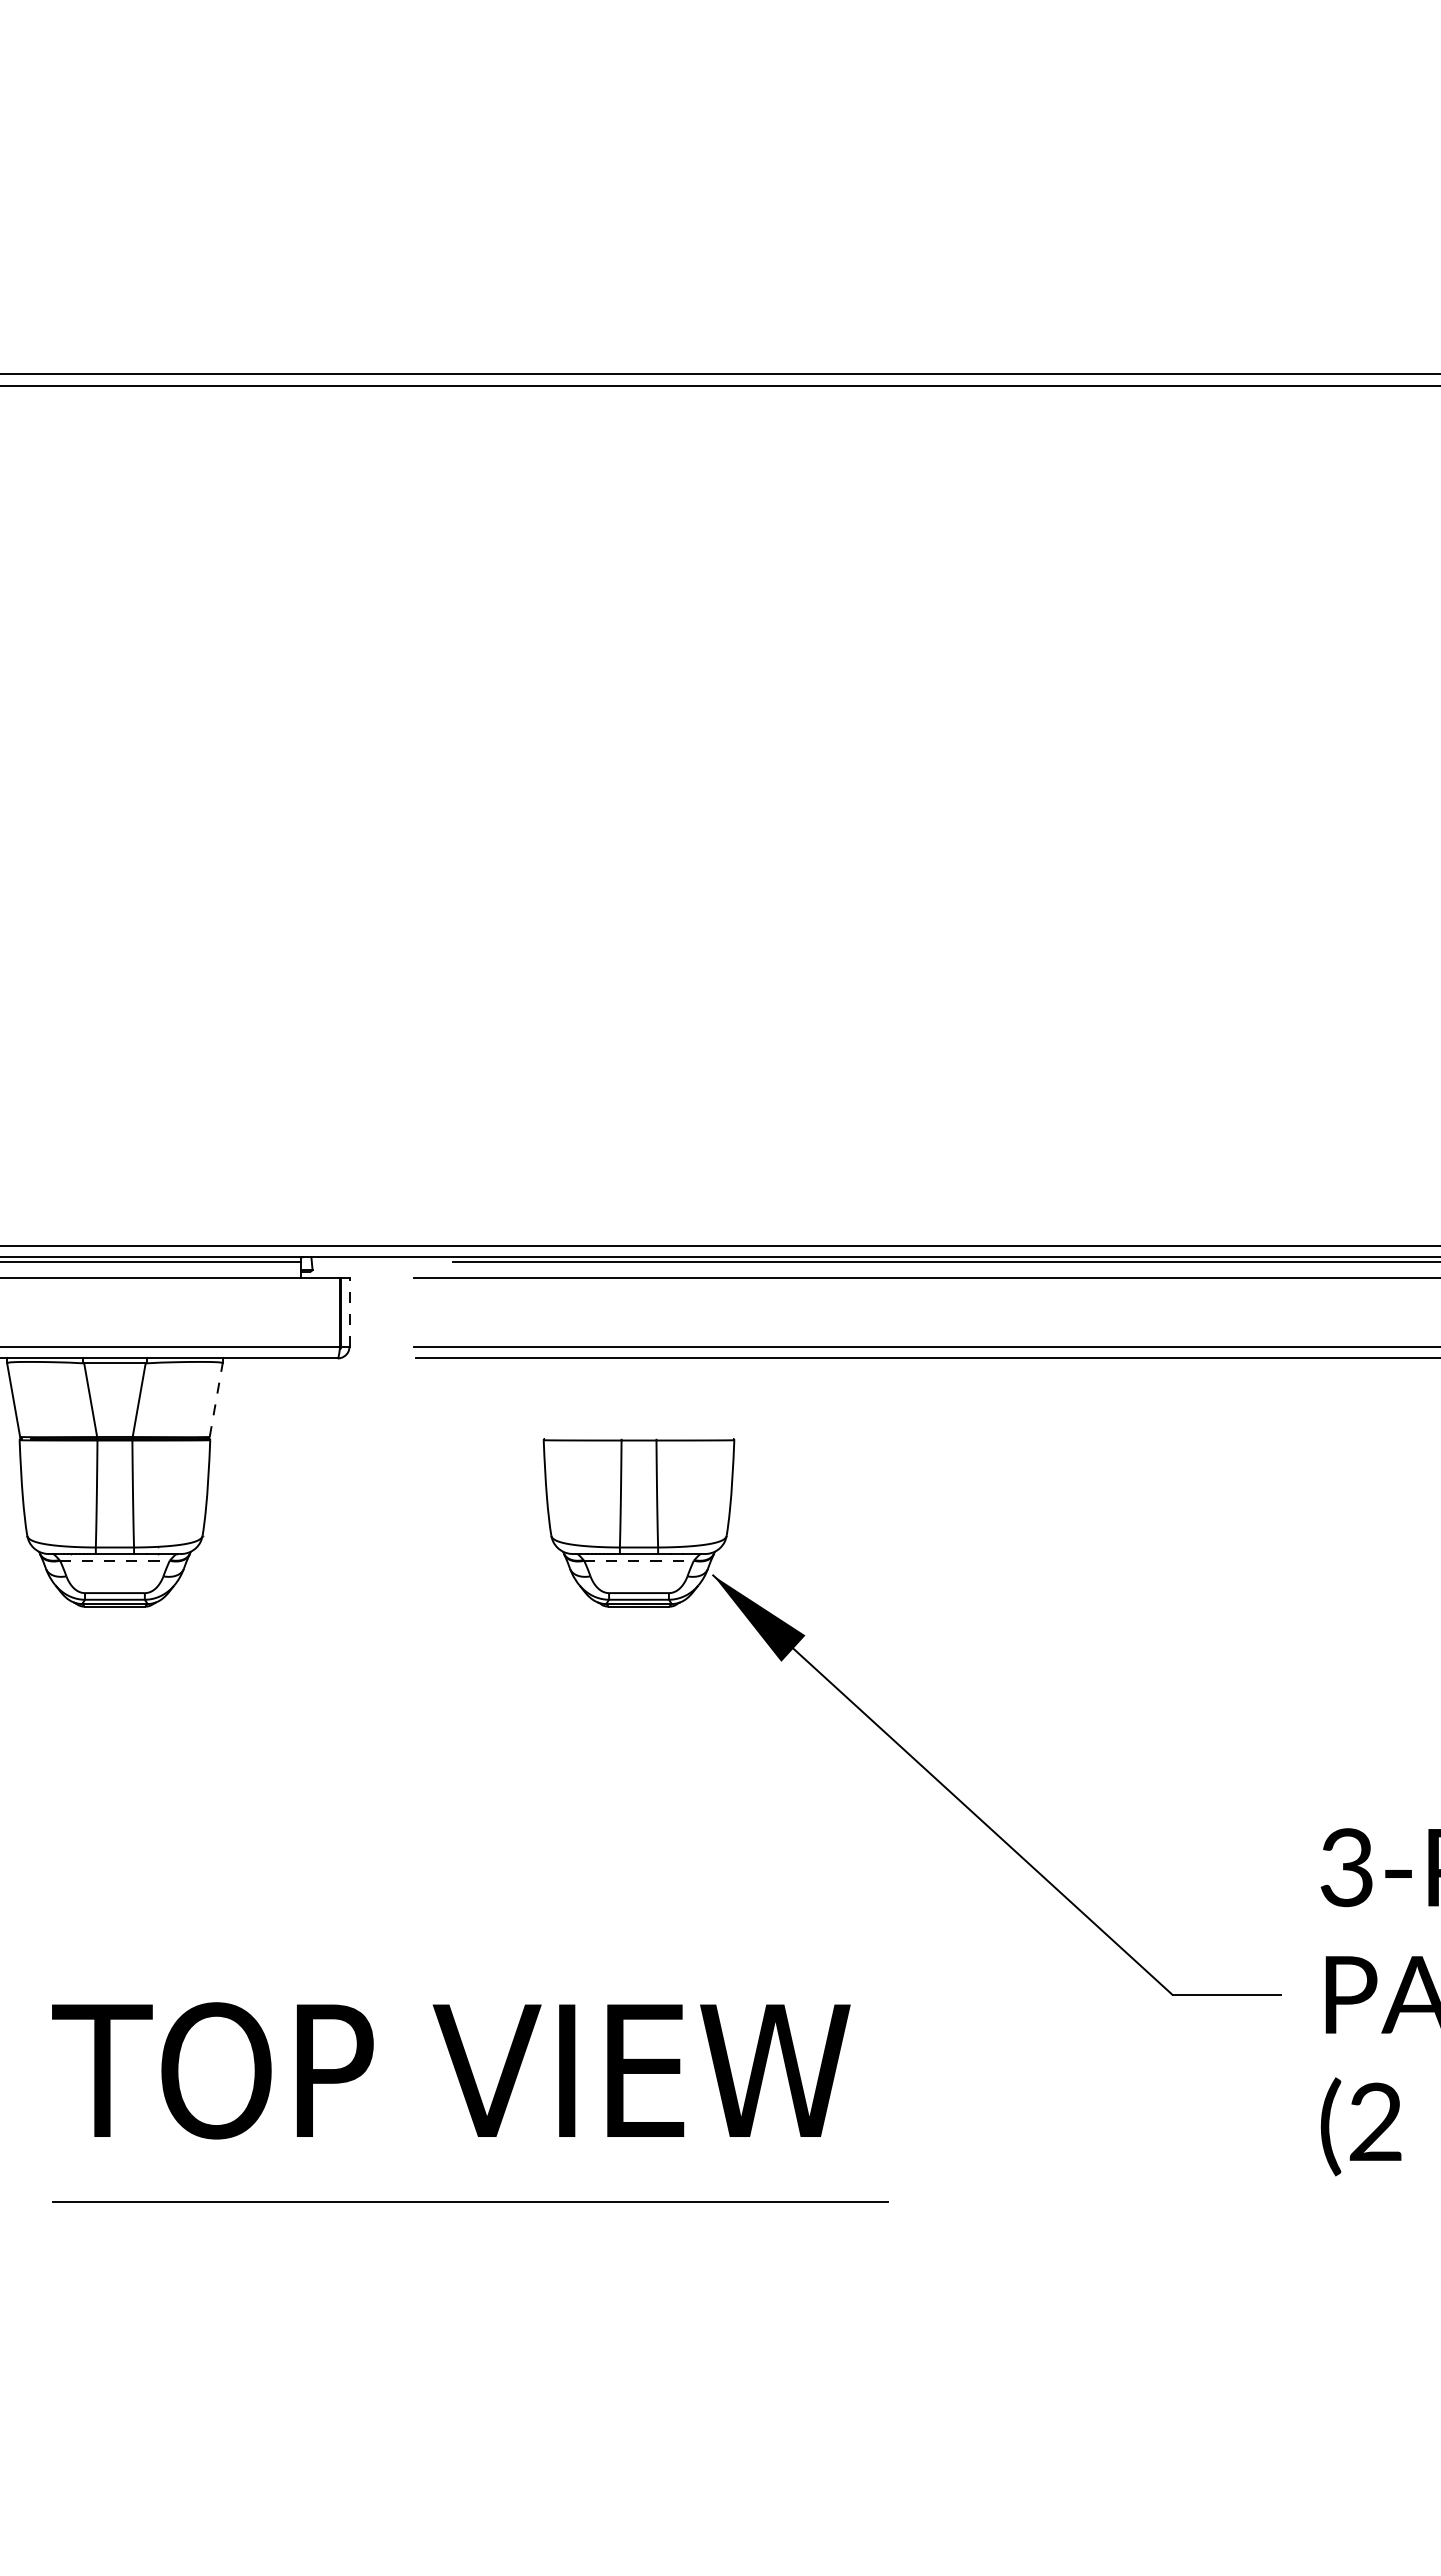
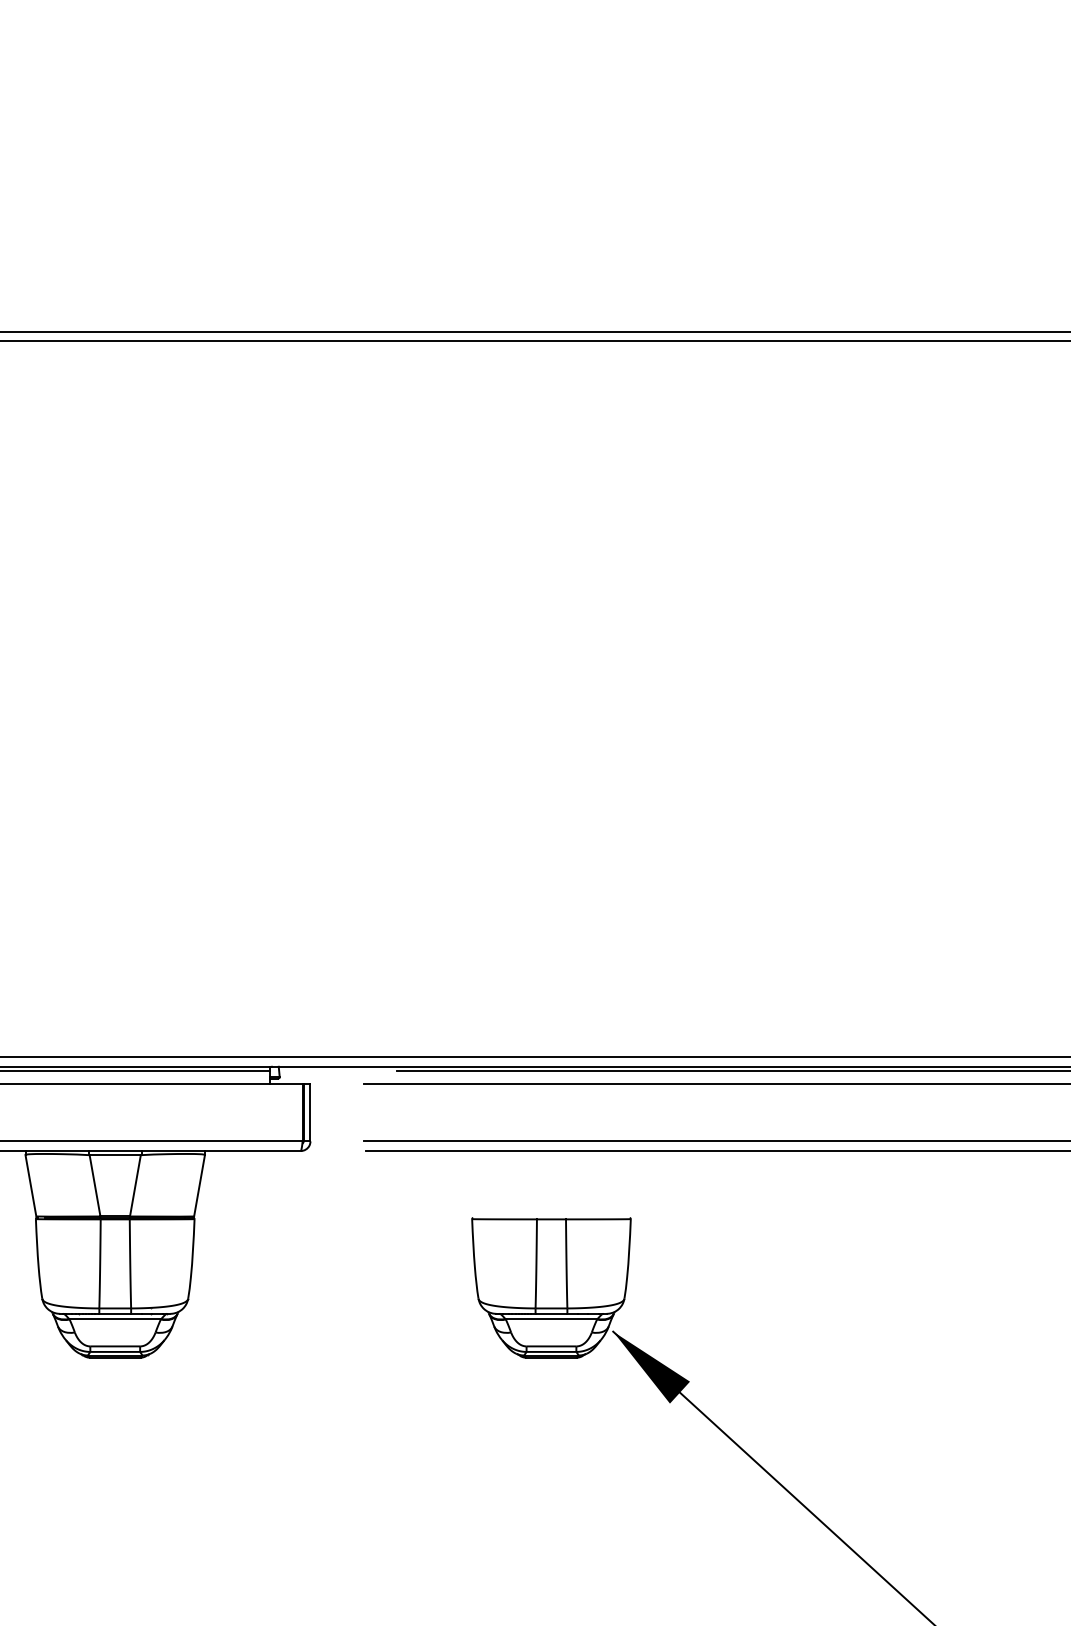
line: (349, 1311) -> (310, 1111), dashed -> solid
line: (216, 1399) -> (199, 1185), dashed -> solid
line: (114, 1560) -> (114, 1319), dashed -> solid
line: (639, 1560) -> (551, 1319), dashed -> solid

